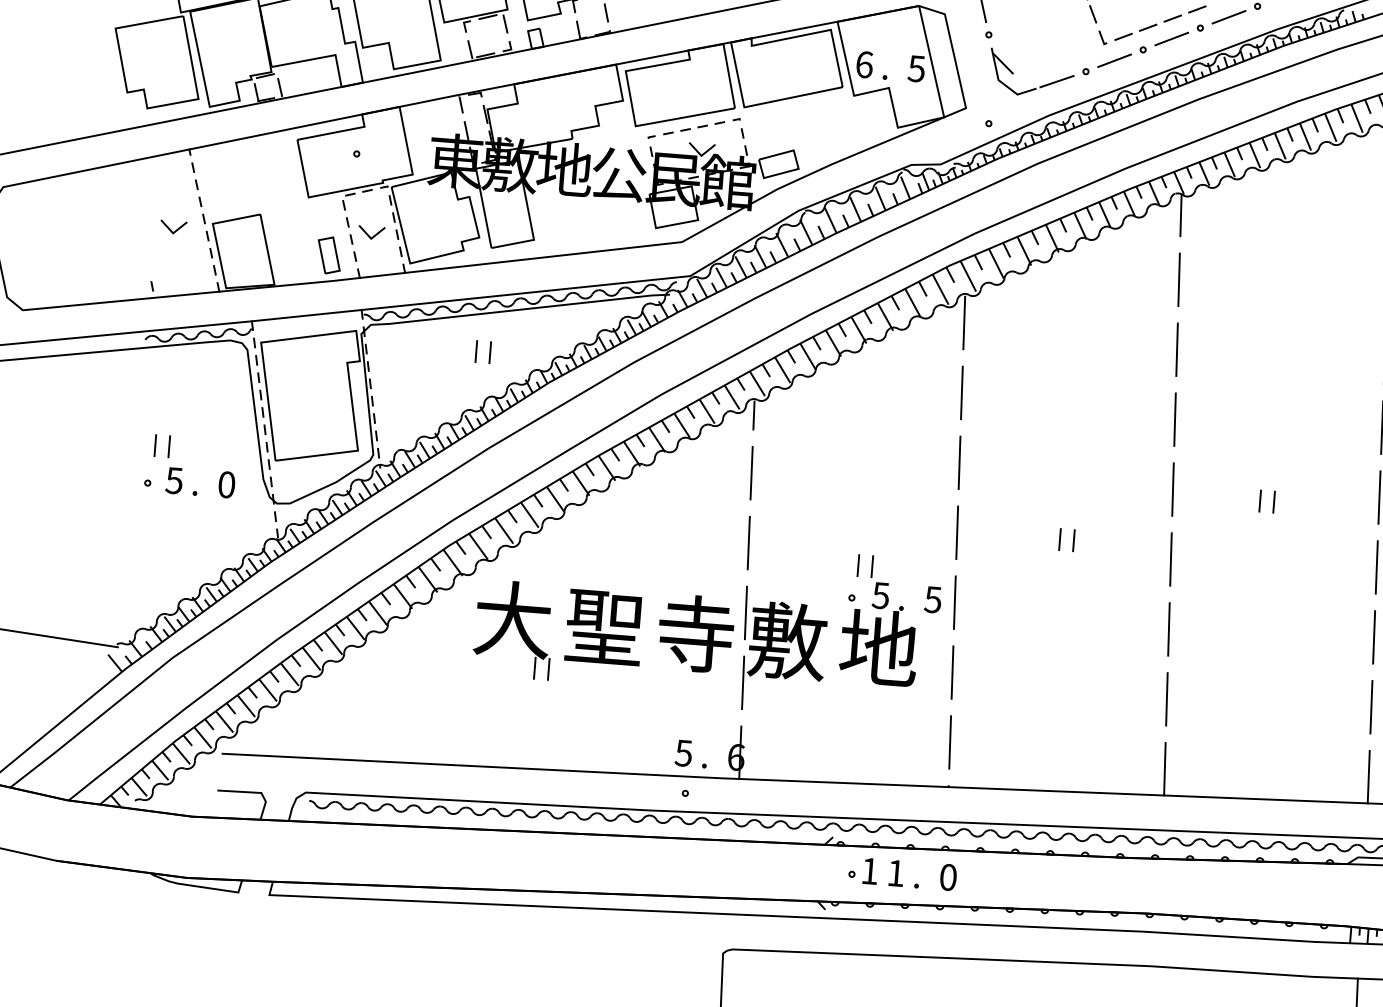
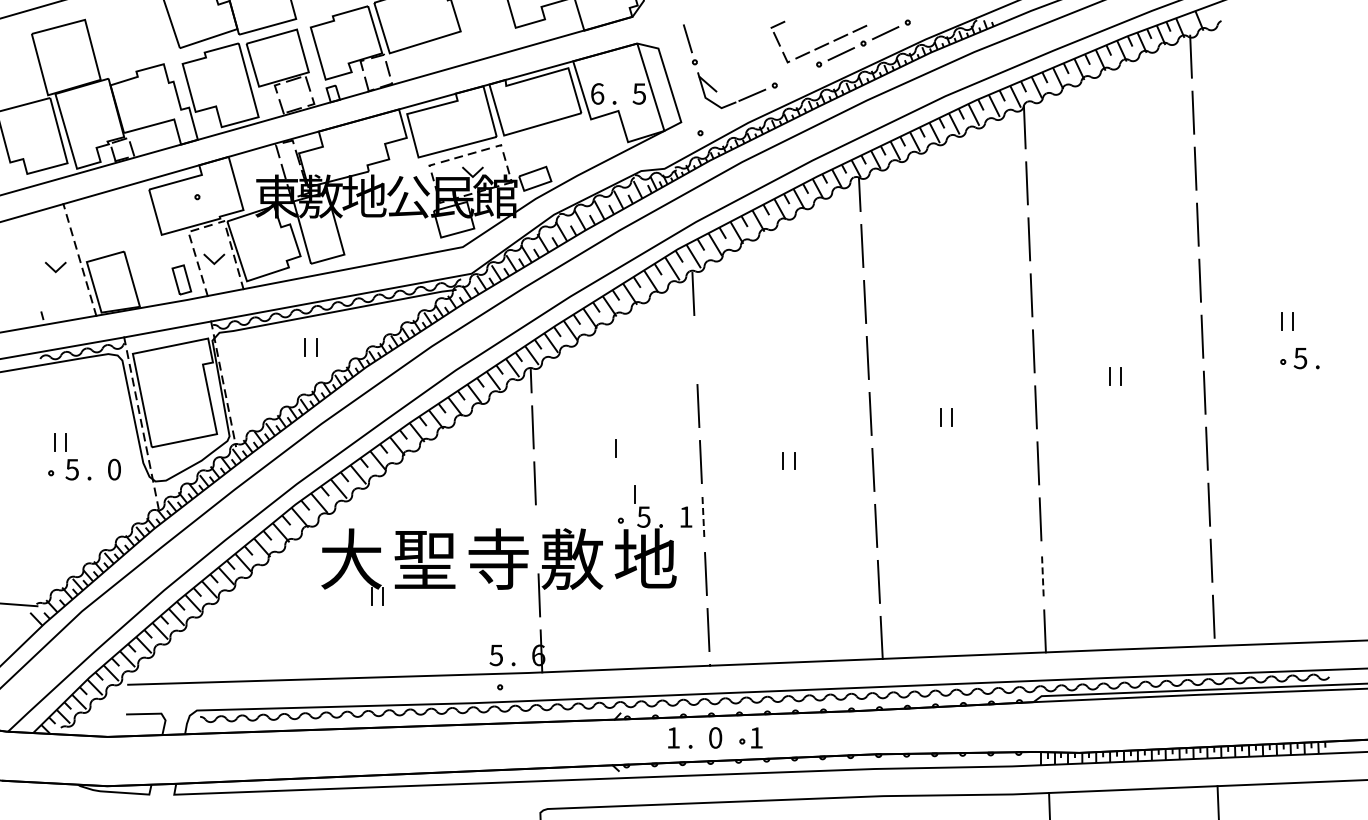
line: (1113, 61) -> (796, 75), removed
line: (961, 393) -> (695, 350), removed
line: (857, 565) -> (615, 448), moved
text: (932, 599) -> (685, 516), 5 -> 1
line: (954, 603) -> (703, 518), solid -> dashed
line: (746, 613) -> (537, 539), removed
line: (1371, 706) -> (1042, 574), solid -> dashed
part: (862, 870) -> (750, 737), moved

